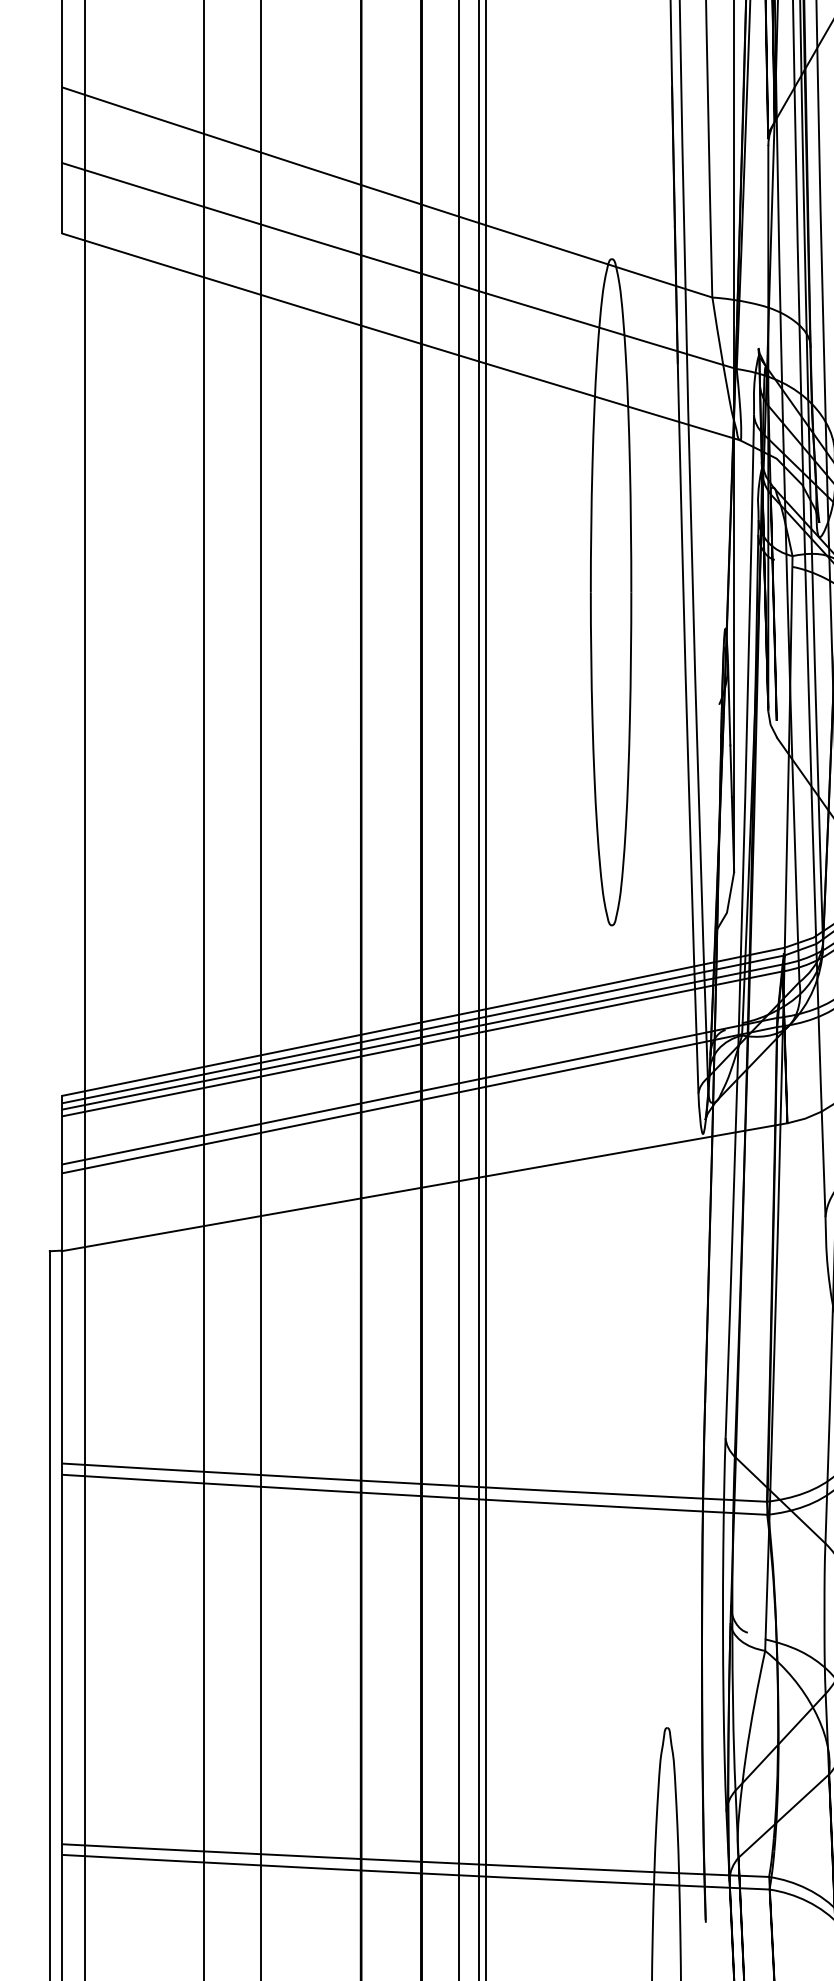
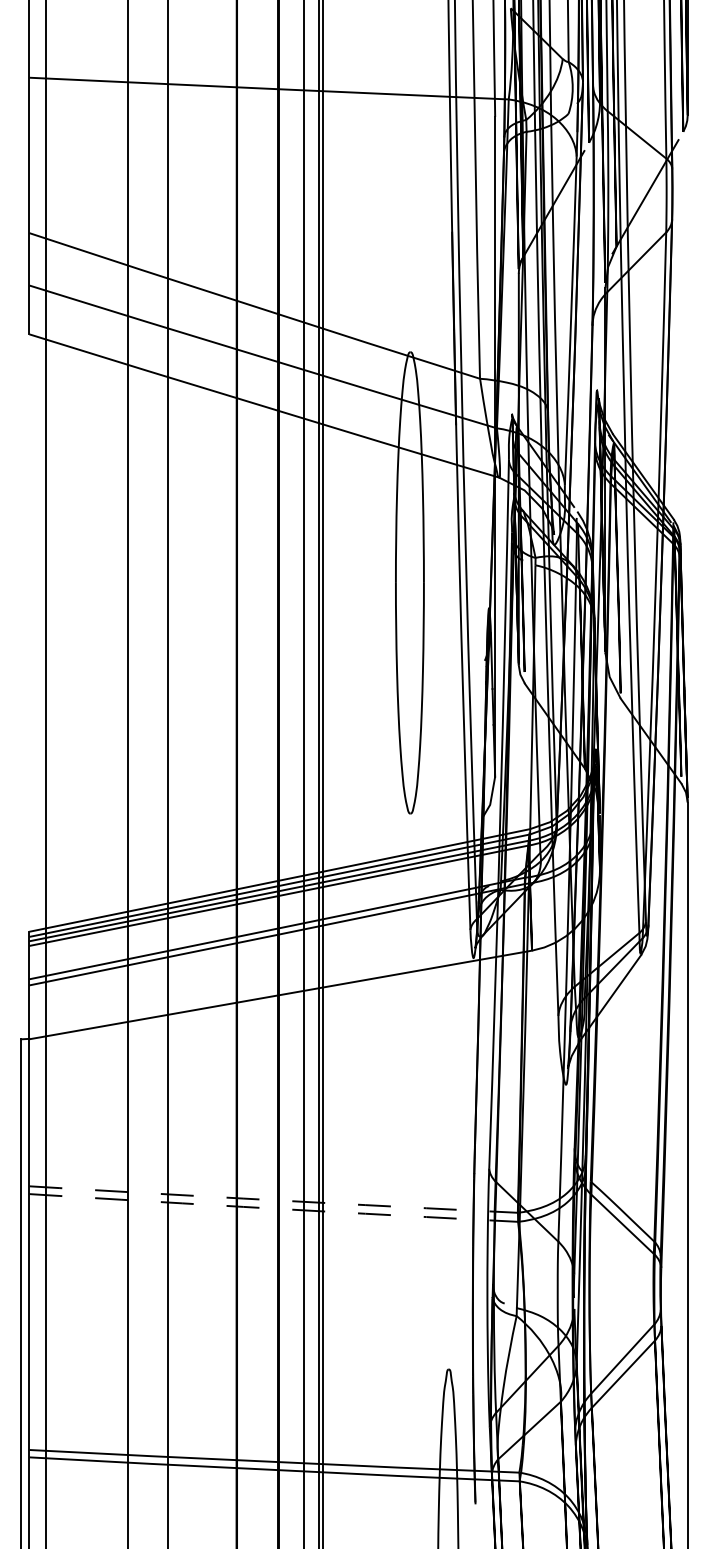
arc: (414, 1483) -> (273, 1200), solid -> dashed
arc: (414, 1495) -> (273, 1208), solid -> dashed

